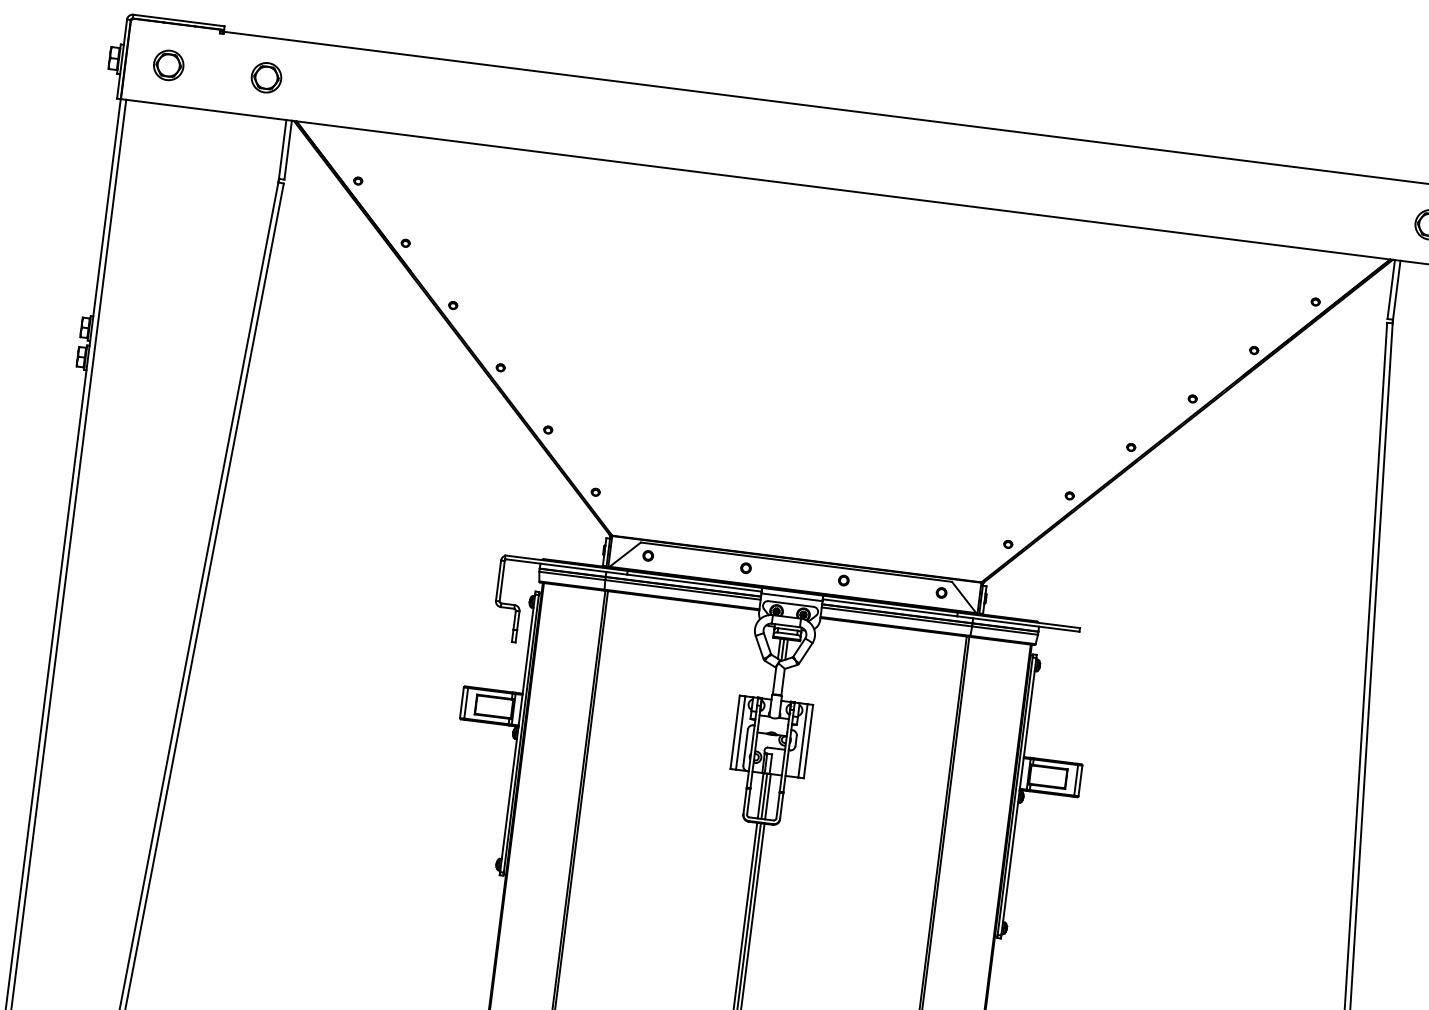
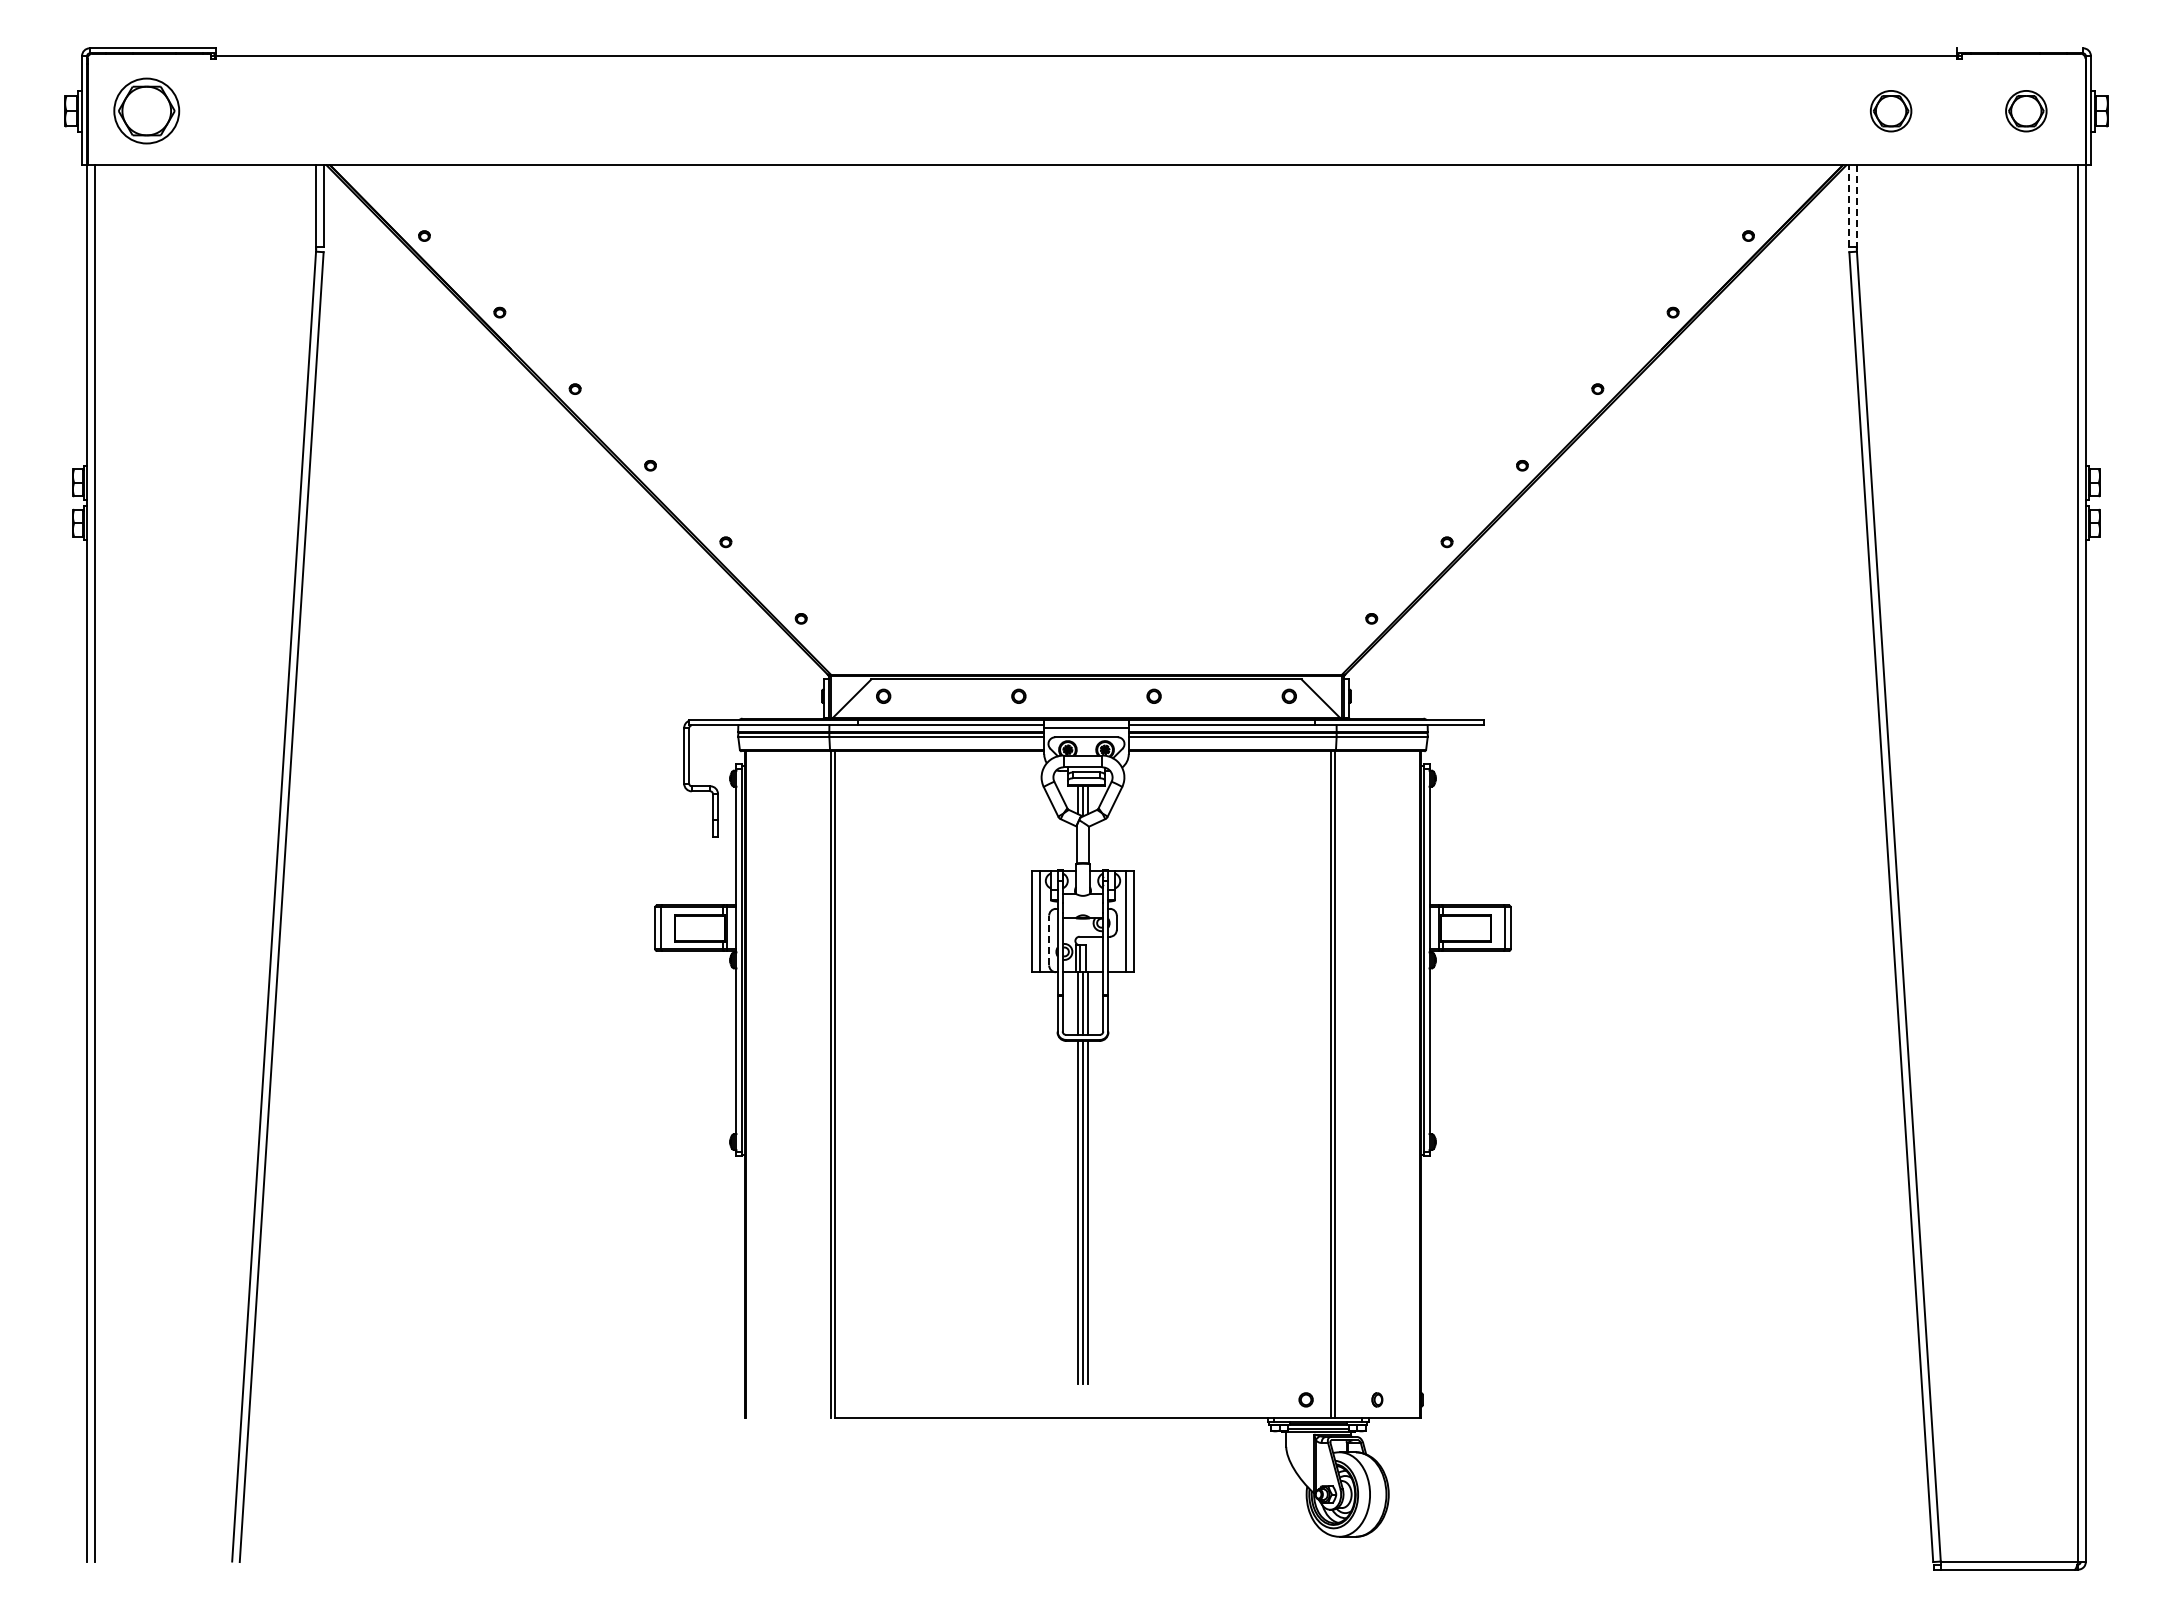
part: (168, 65) -> (146, 111), size x1.6
part: (266, 77) -> (281, 111), removed
line: (1391, 289) -> (1849, 206), solid -> dashed
line: (1396, 290) -> (1856, 206), solid -> dashed
line: (745, 747) -> (1049, 940), solid -> dashed

